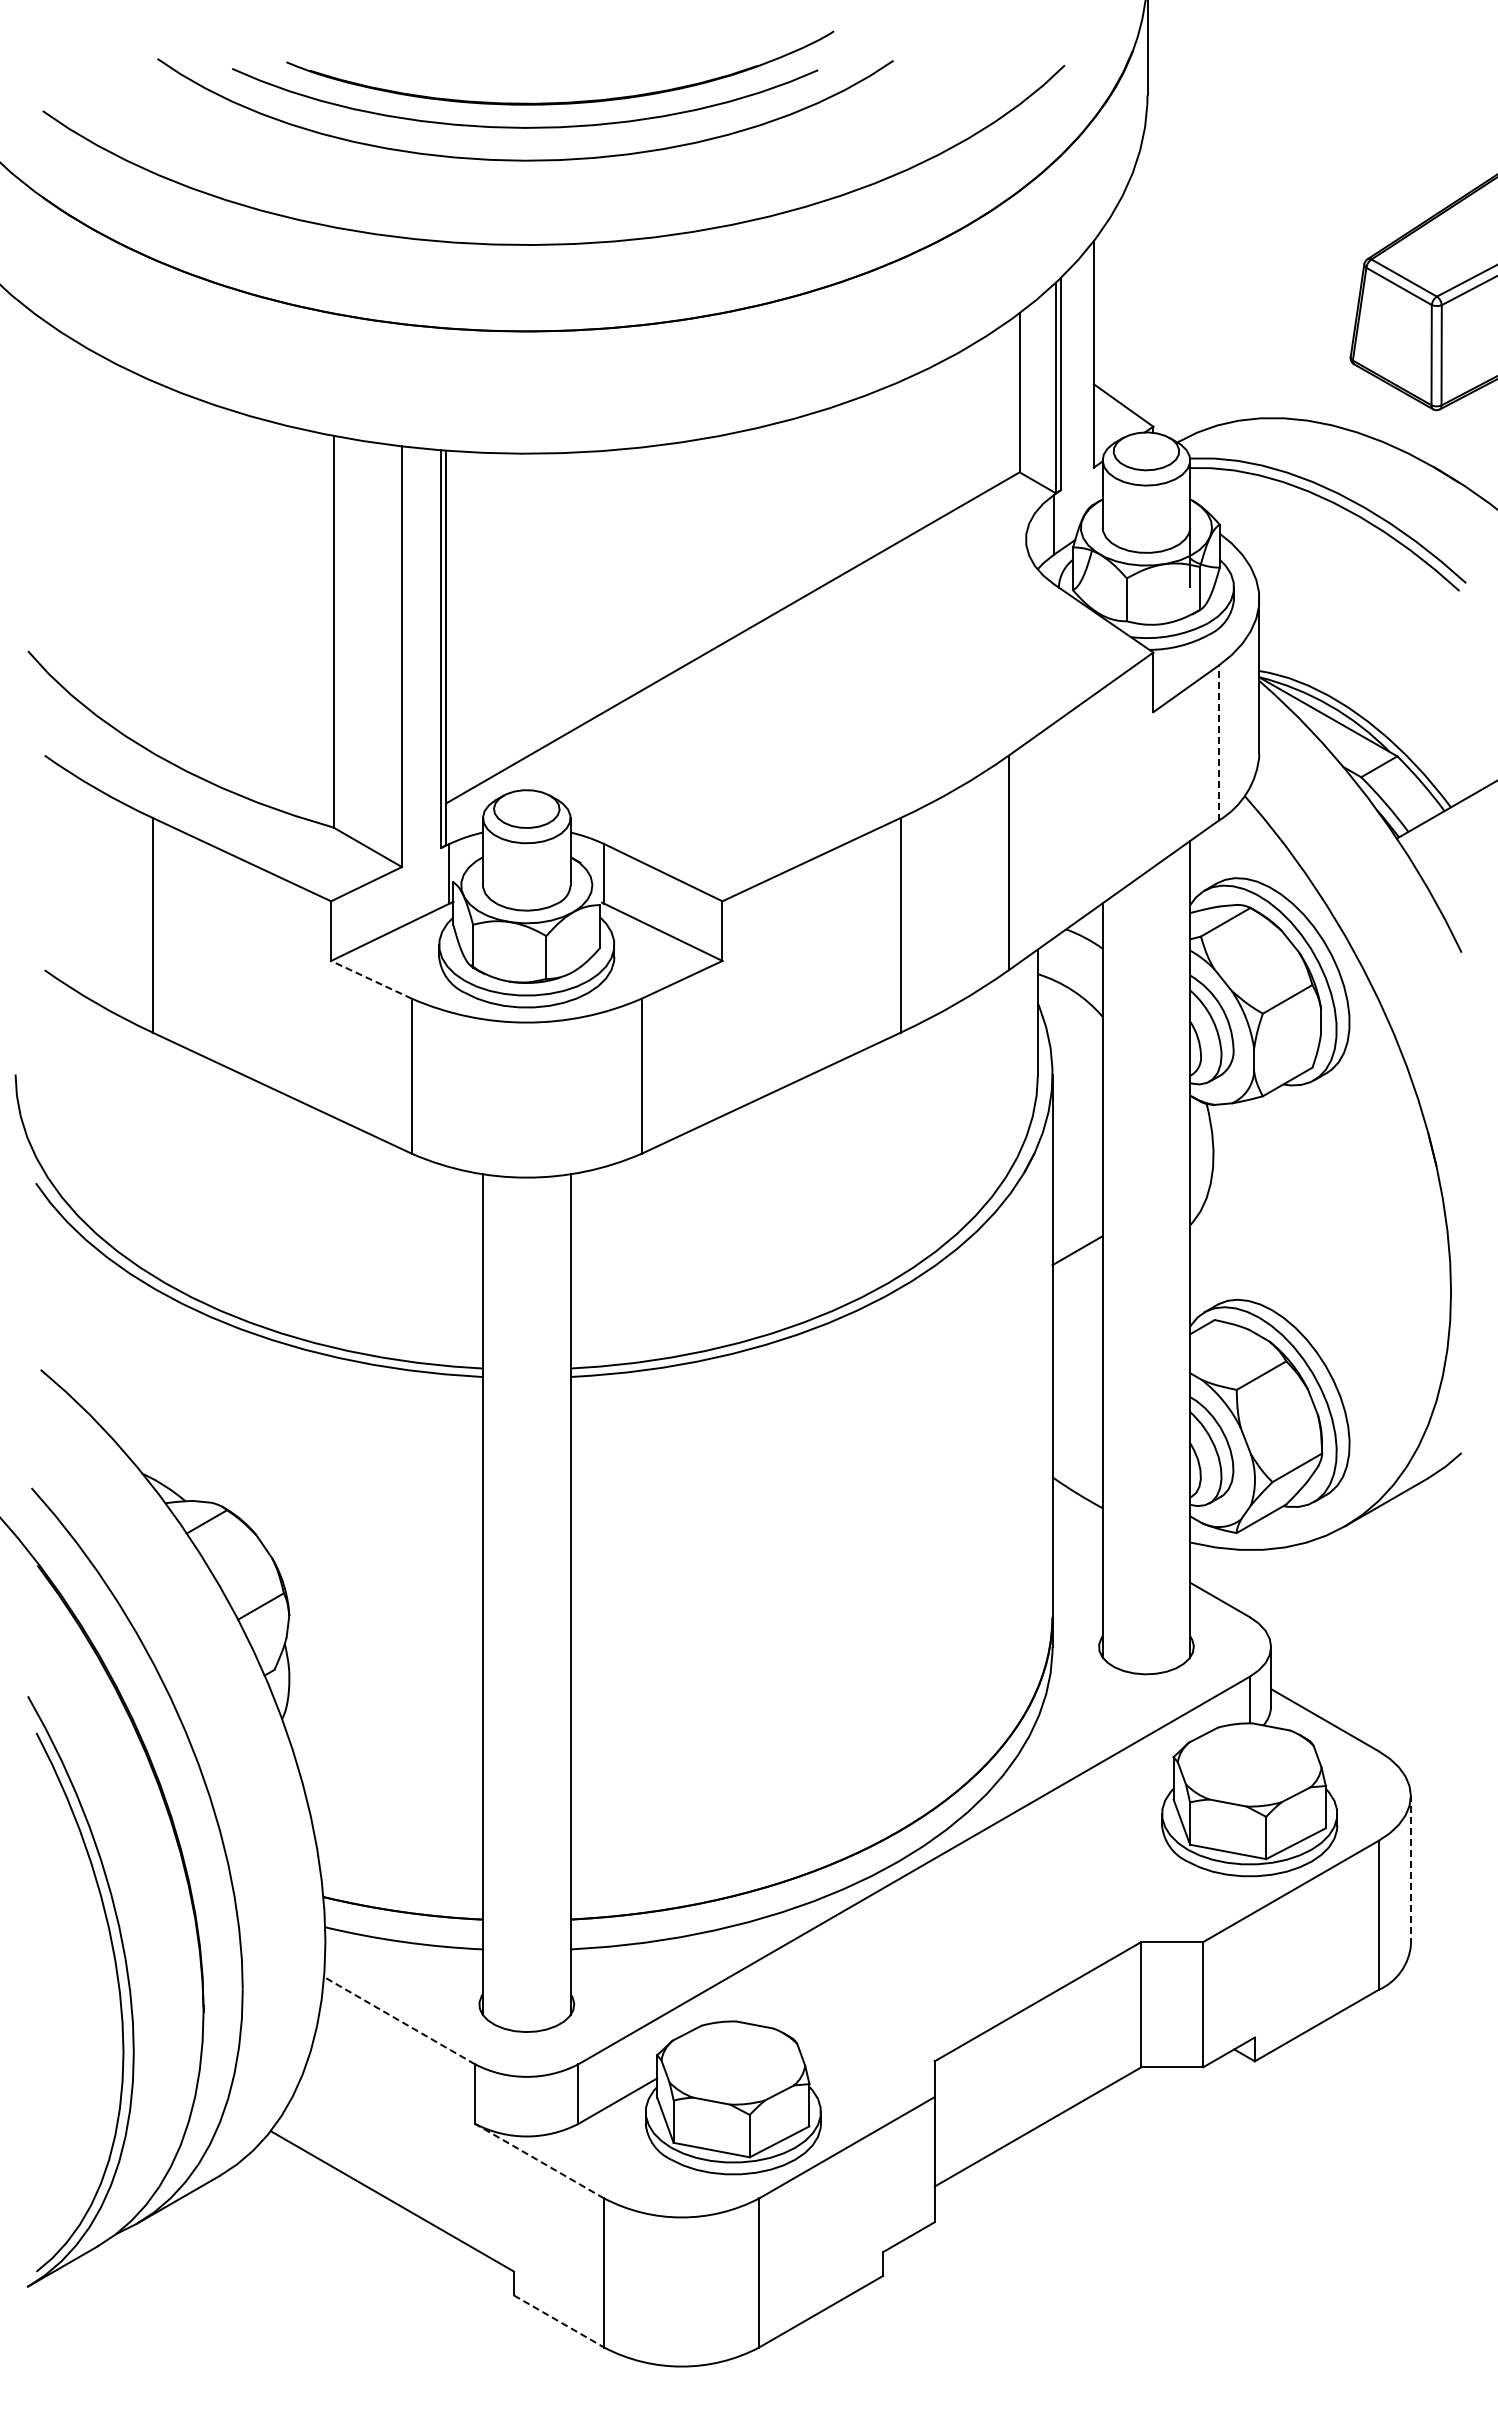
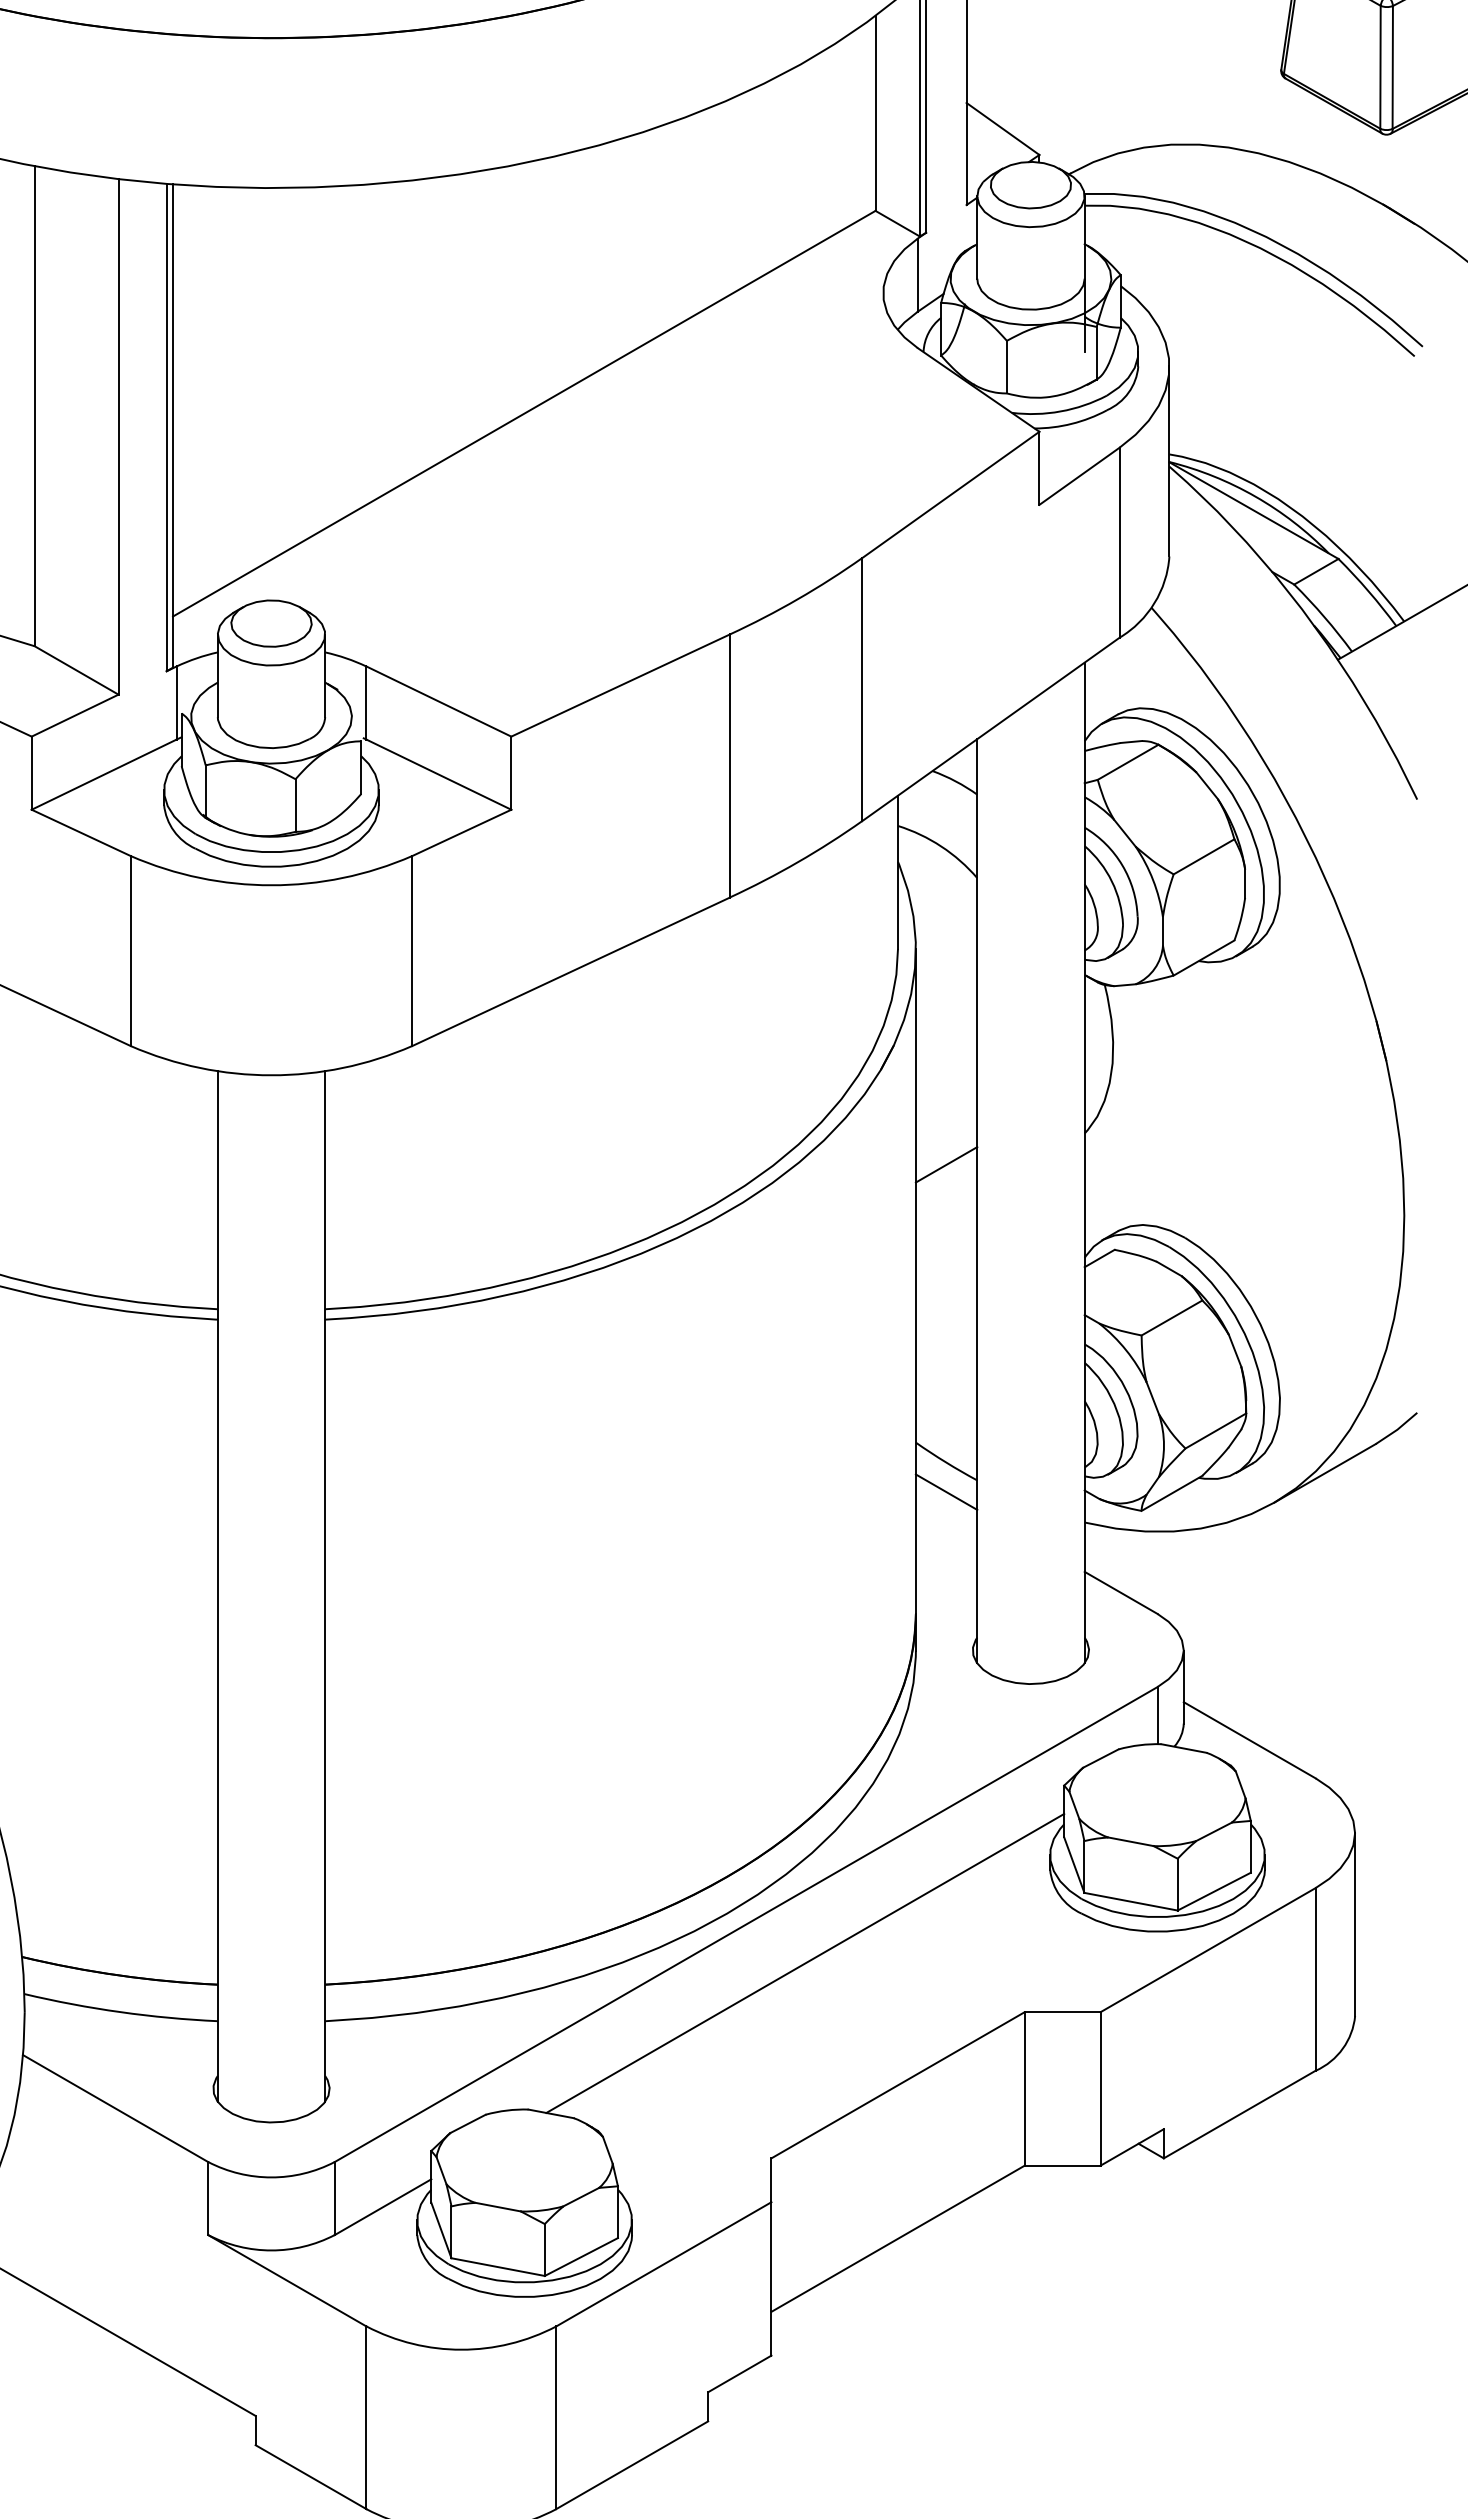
line: (1218, 743) -> (1119, 543), dashed -> solid
line: (371, 979) -> (81, 832), dashed -> solid
line: (1077, 1517) -> (946, 1491), added
line: (1410, 1870) -> (1354, 1924), dashed -> solid
line: (962, 1902) -> (805, 1963), added
line: (399, 2020) -> (115, 2108), dashed -> solid
line: (539, 2161) -> (287, 2281), dashed -> solid
line: (559, 2321) -> (311, 2477), dashed -> solid

